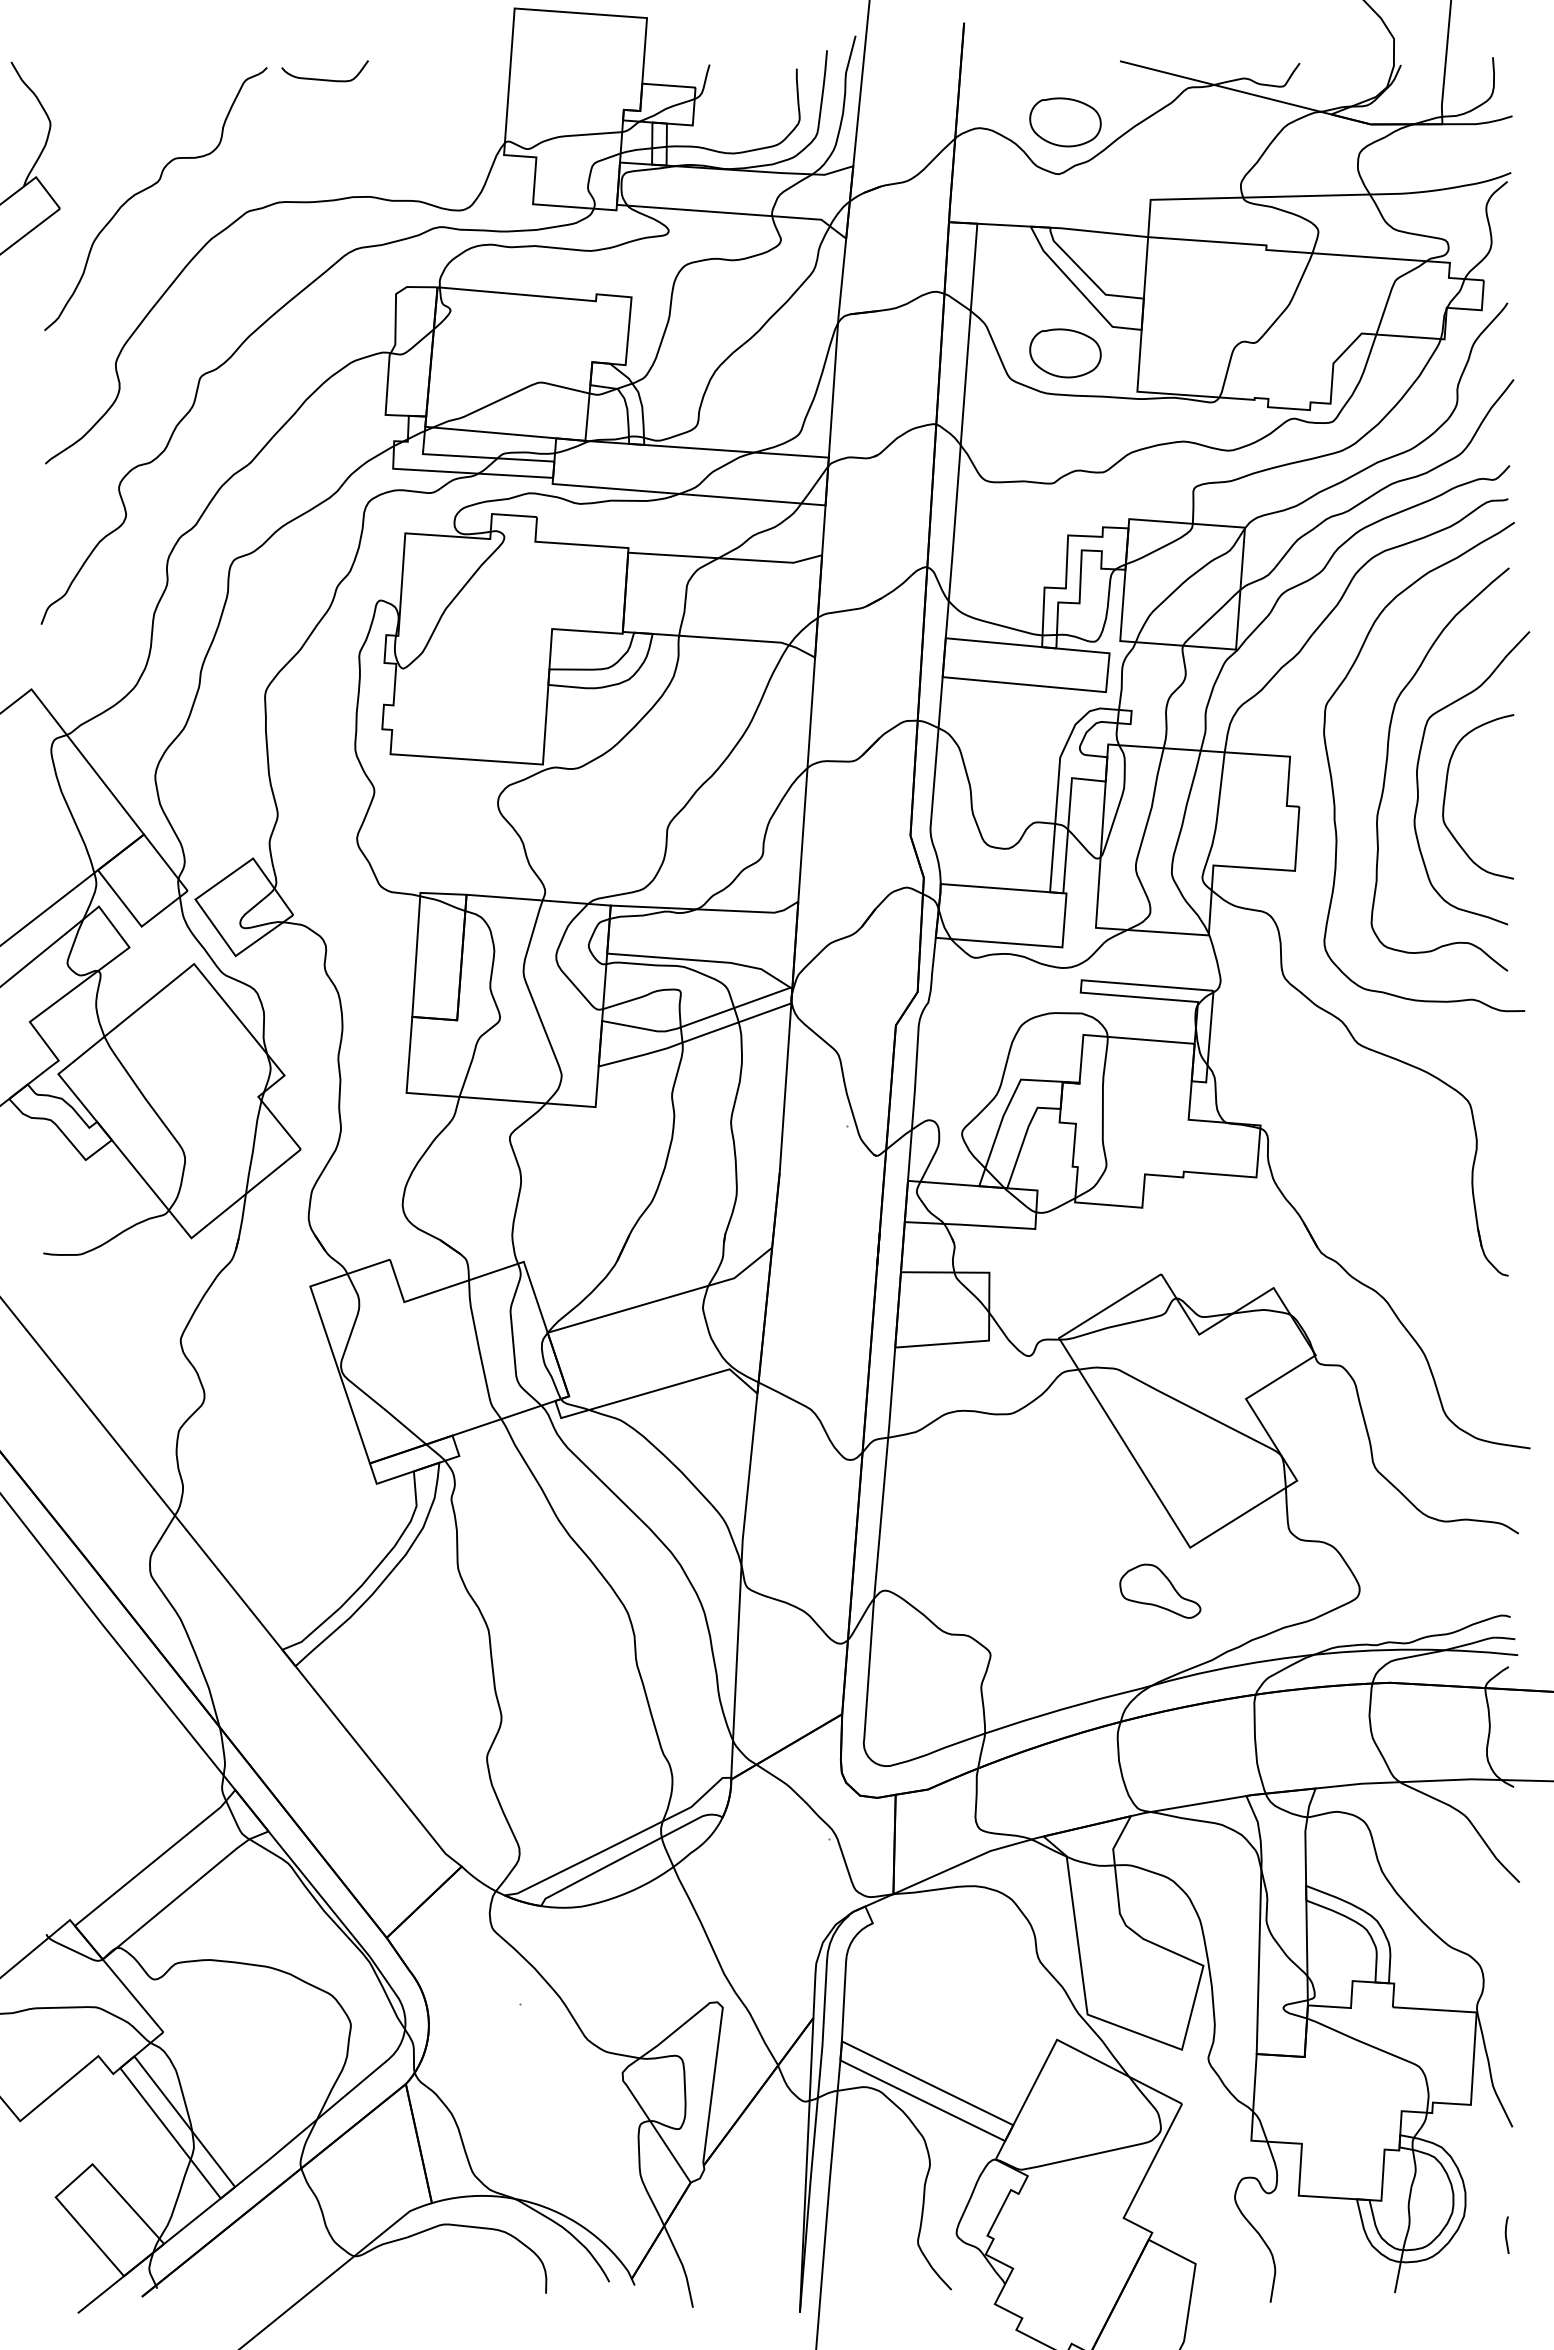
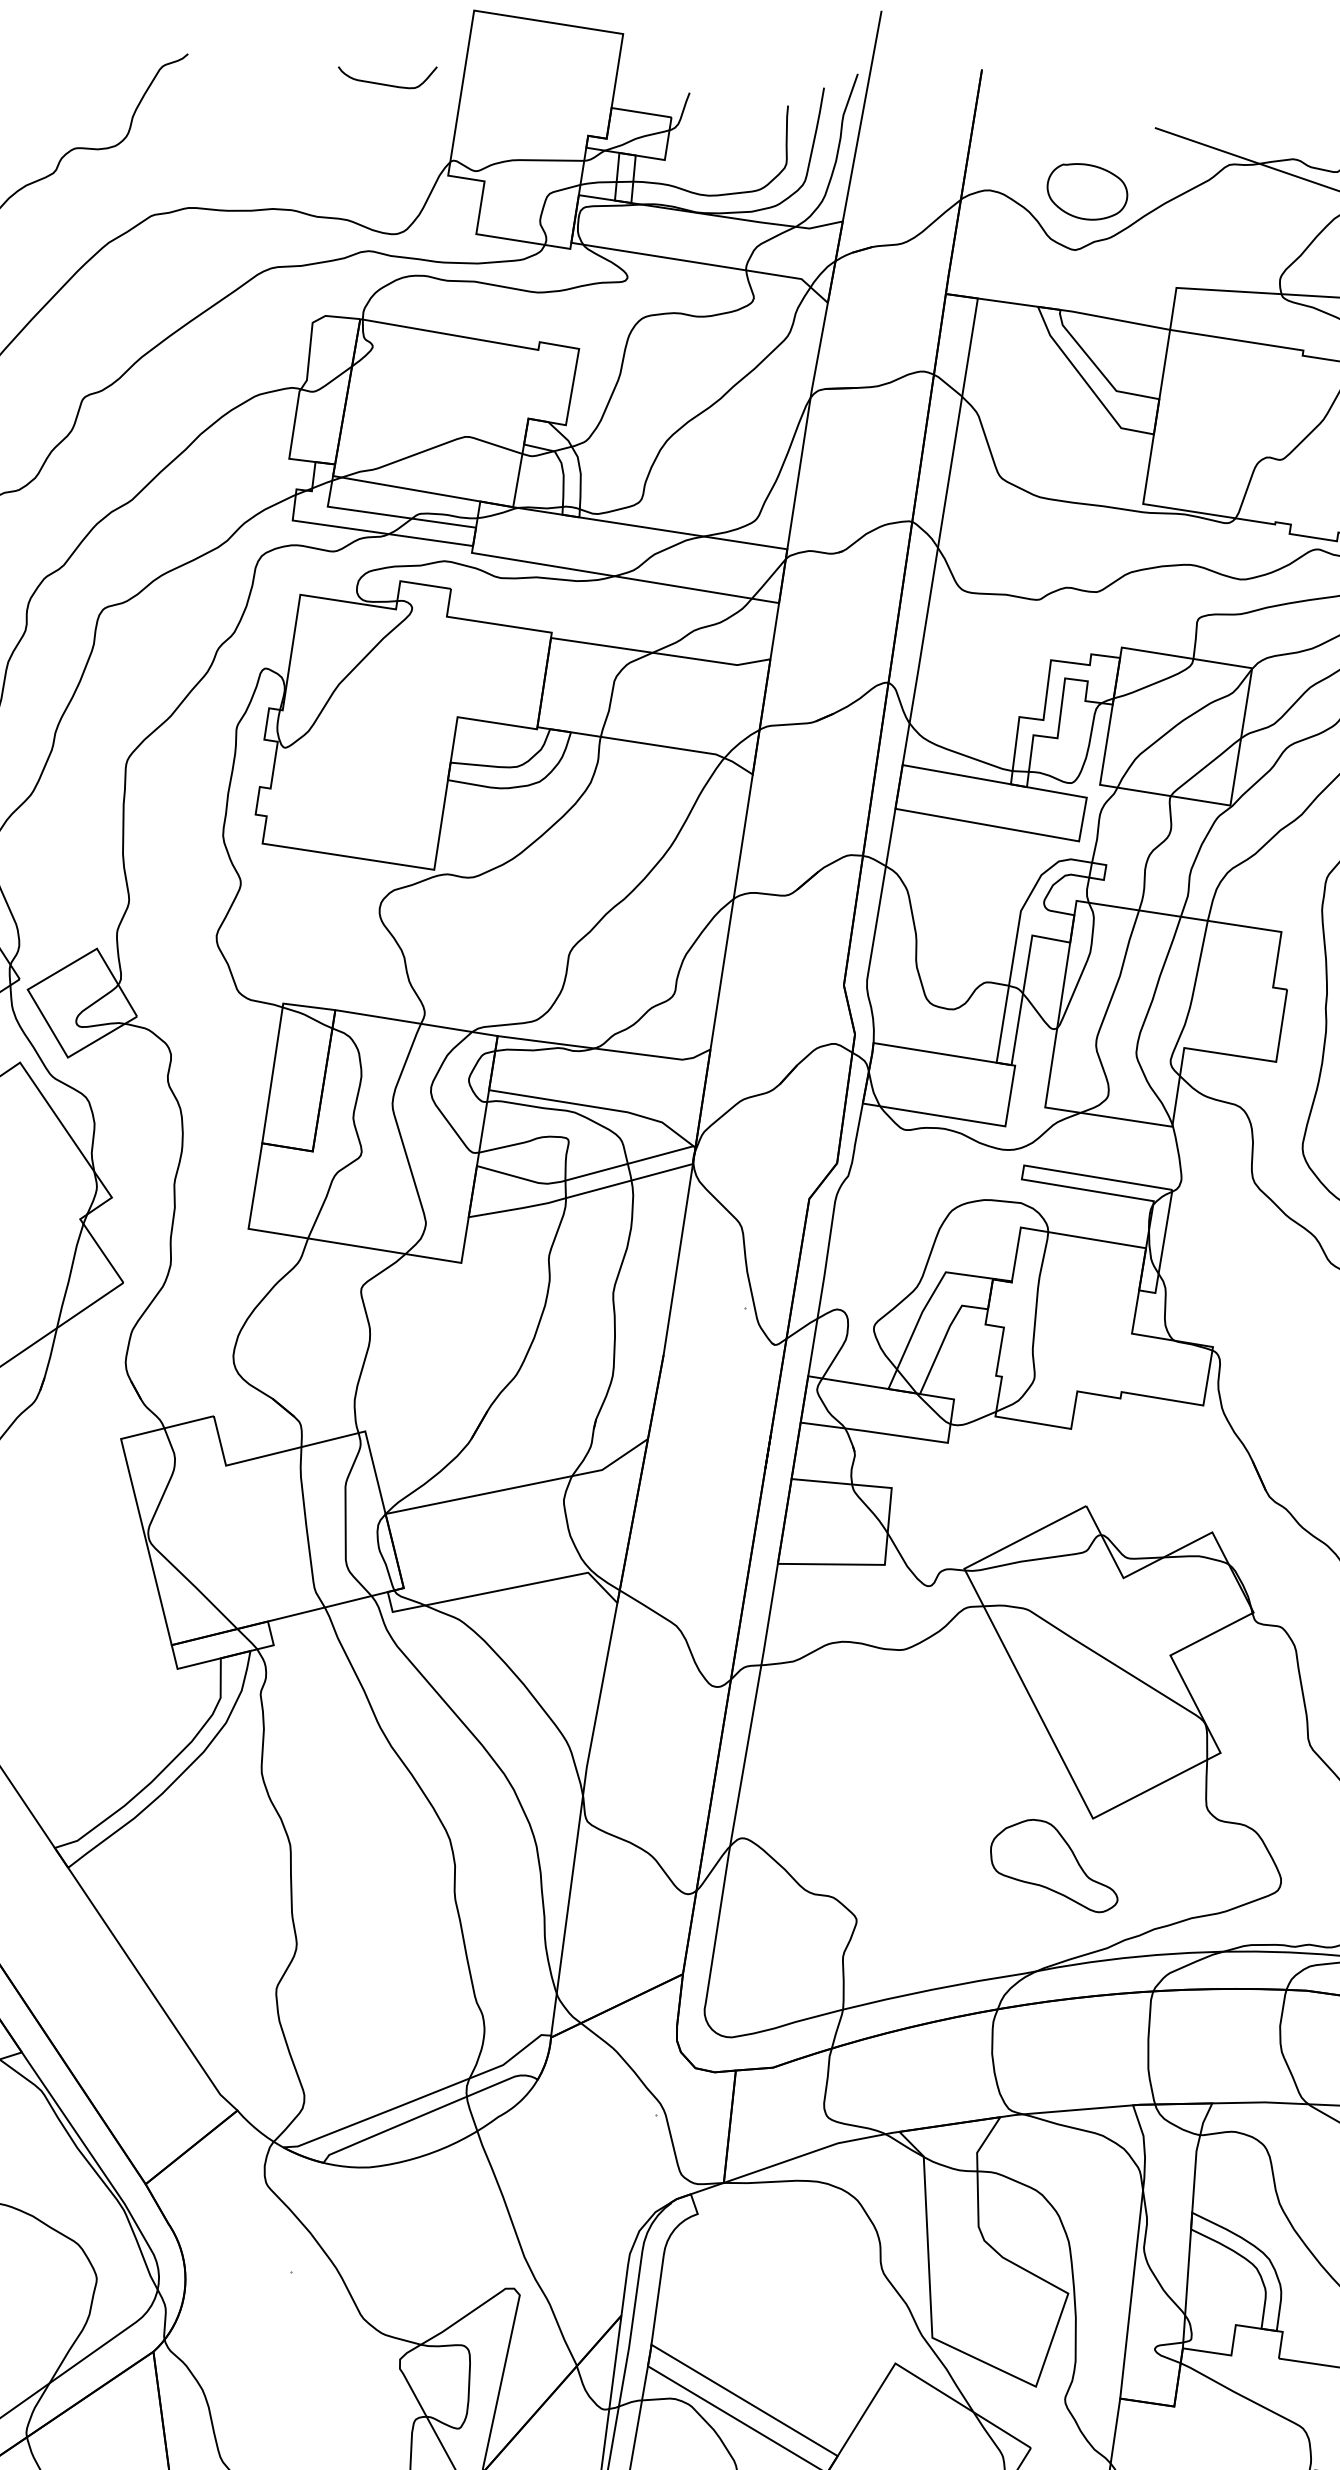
curve: (324, 79) -> (385, 84), moved
part: (1065, 353) -> (1065, 453), removed
part: (1160, 1591) -> (1055, 1865), size x1.43

